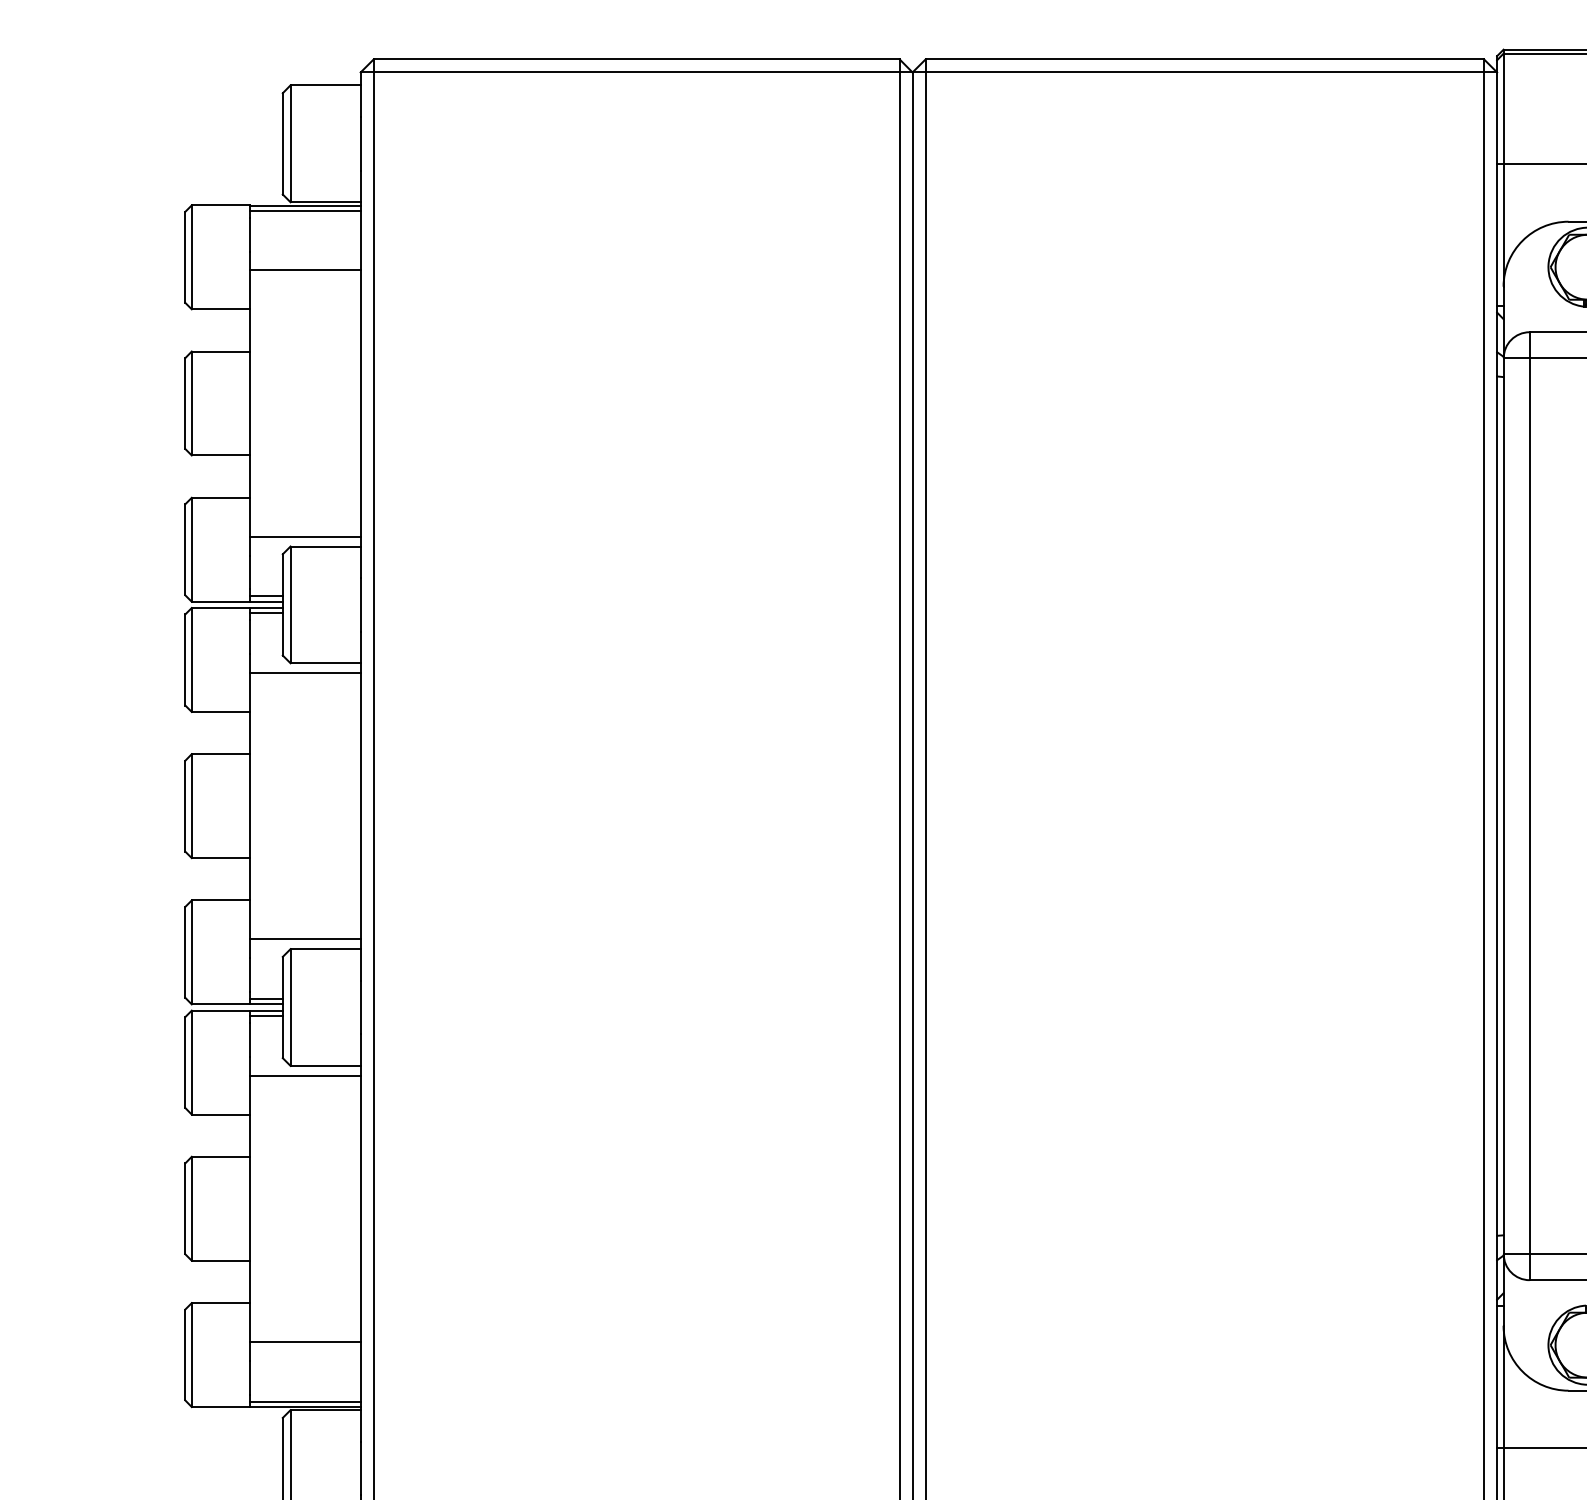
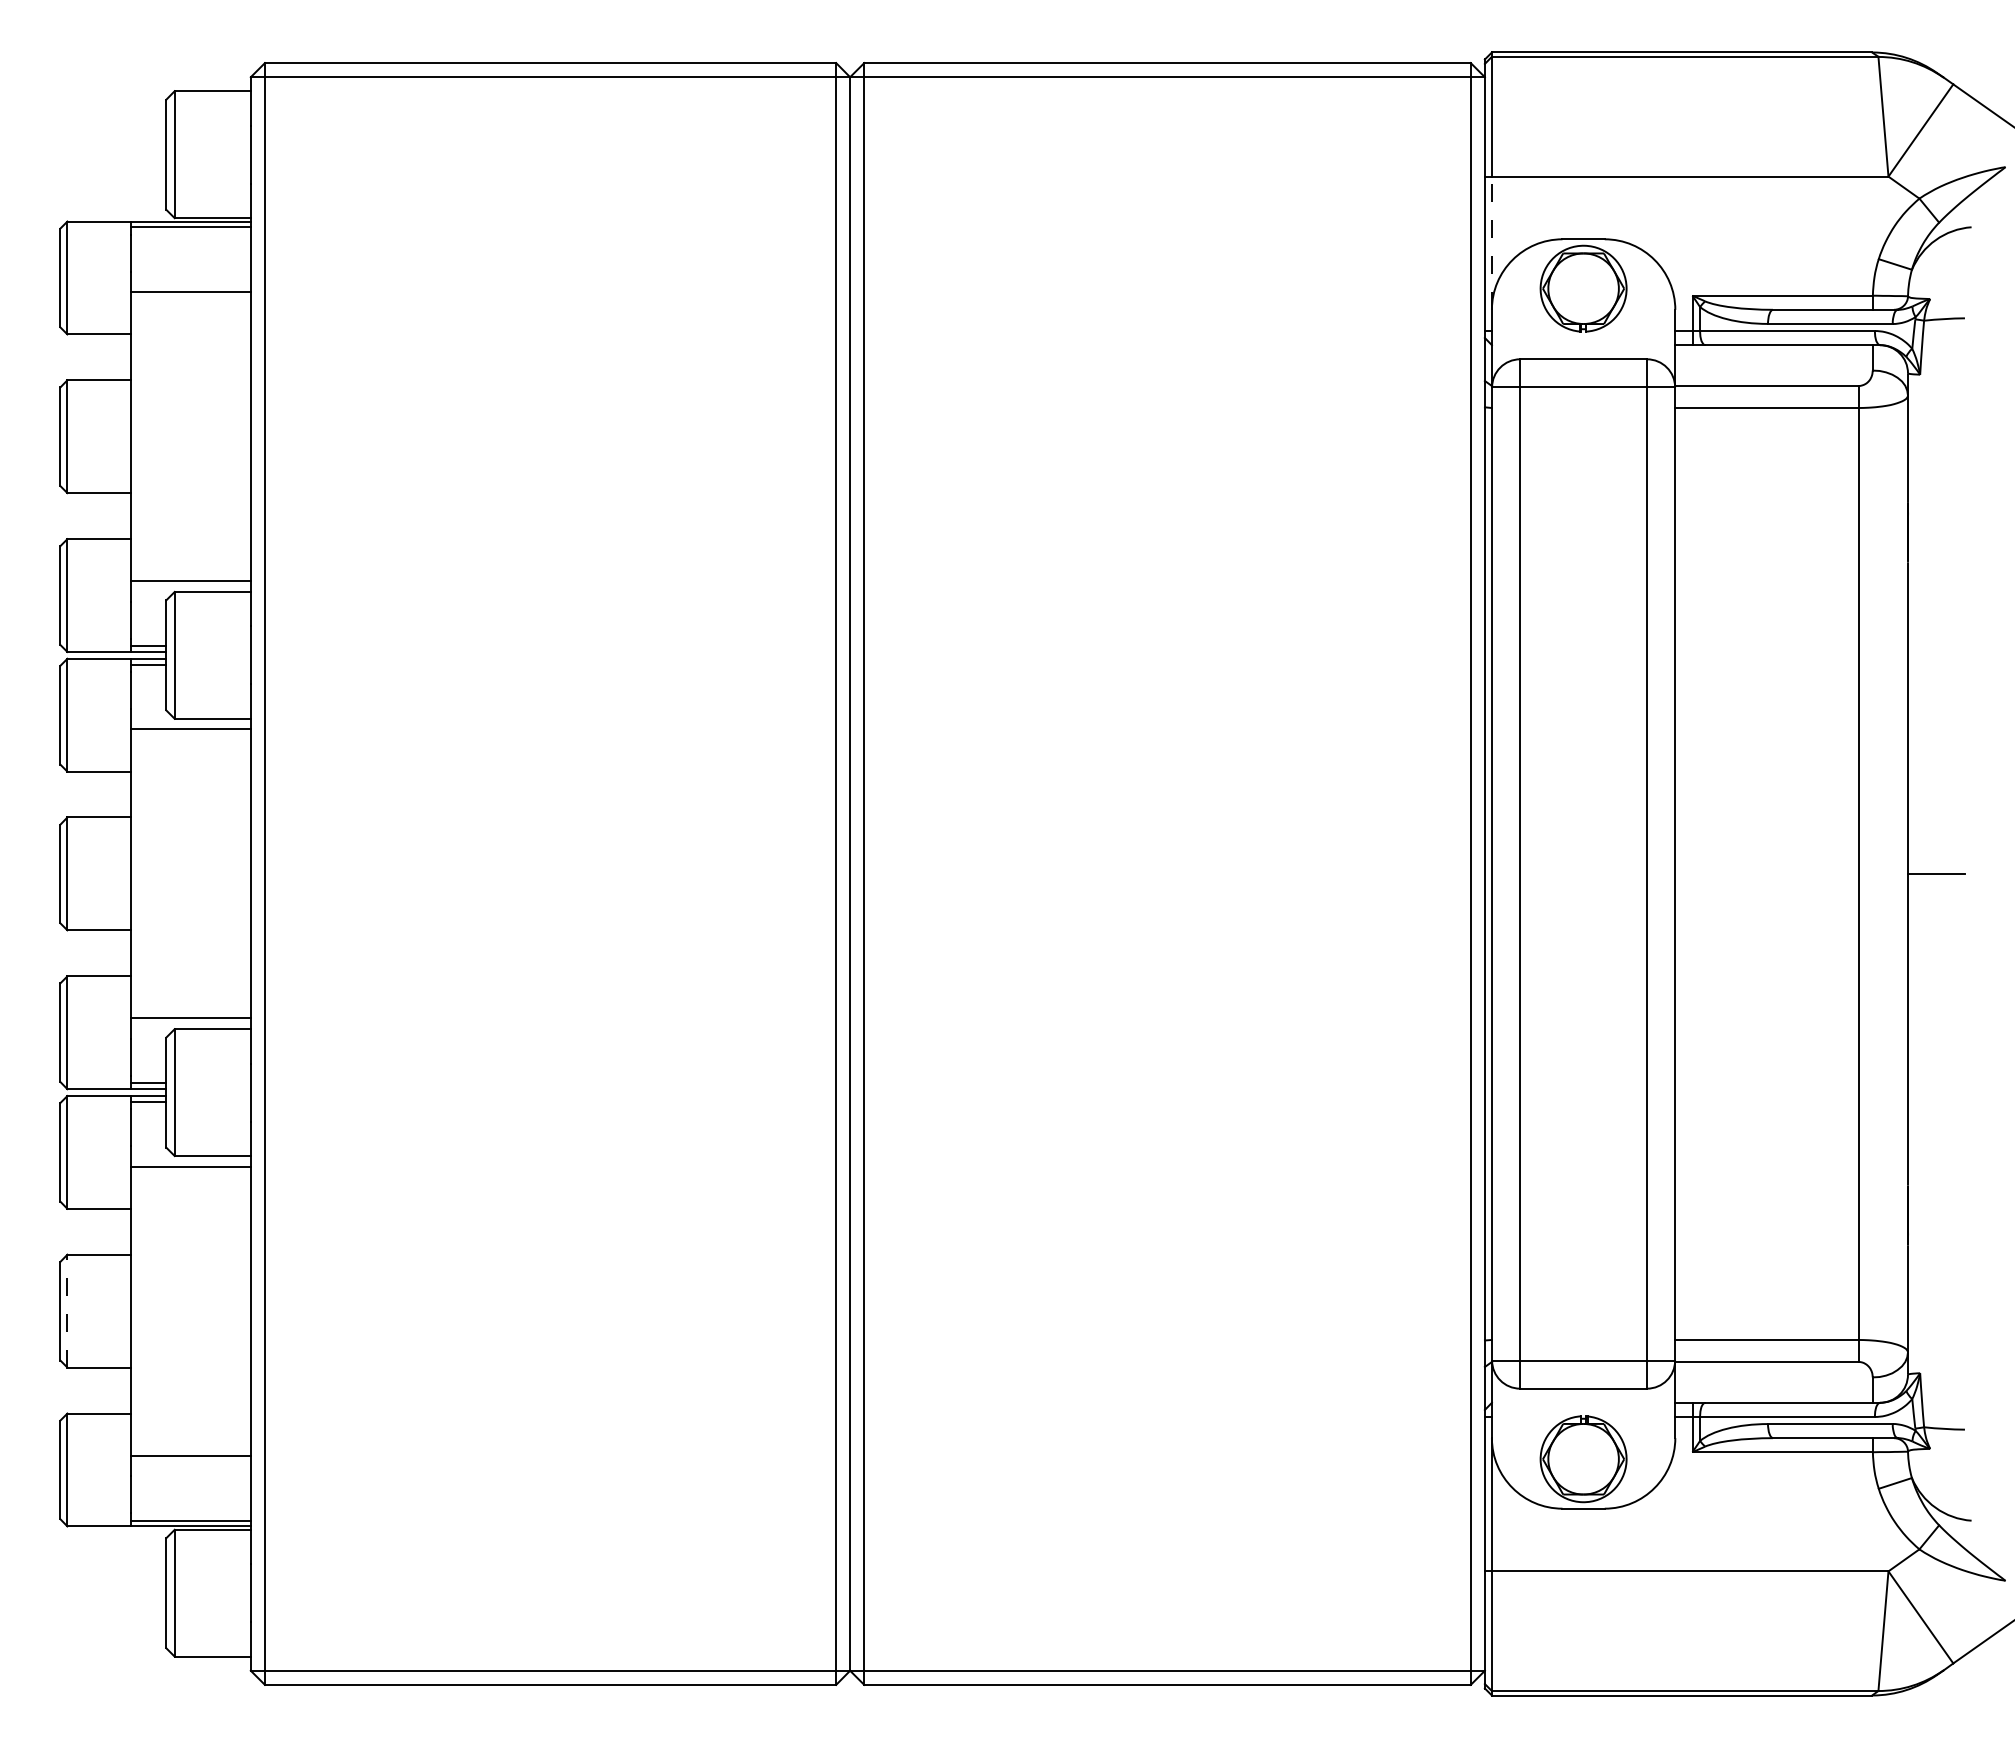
line: (1503, 225) -> (1491, 243), solid -> dashed
line: (191, 1208) -> (67, 1310), solid -> dashed

